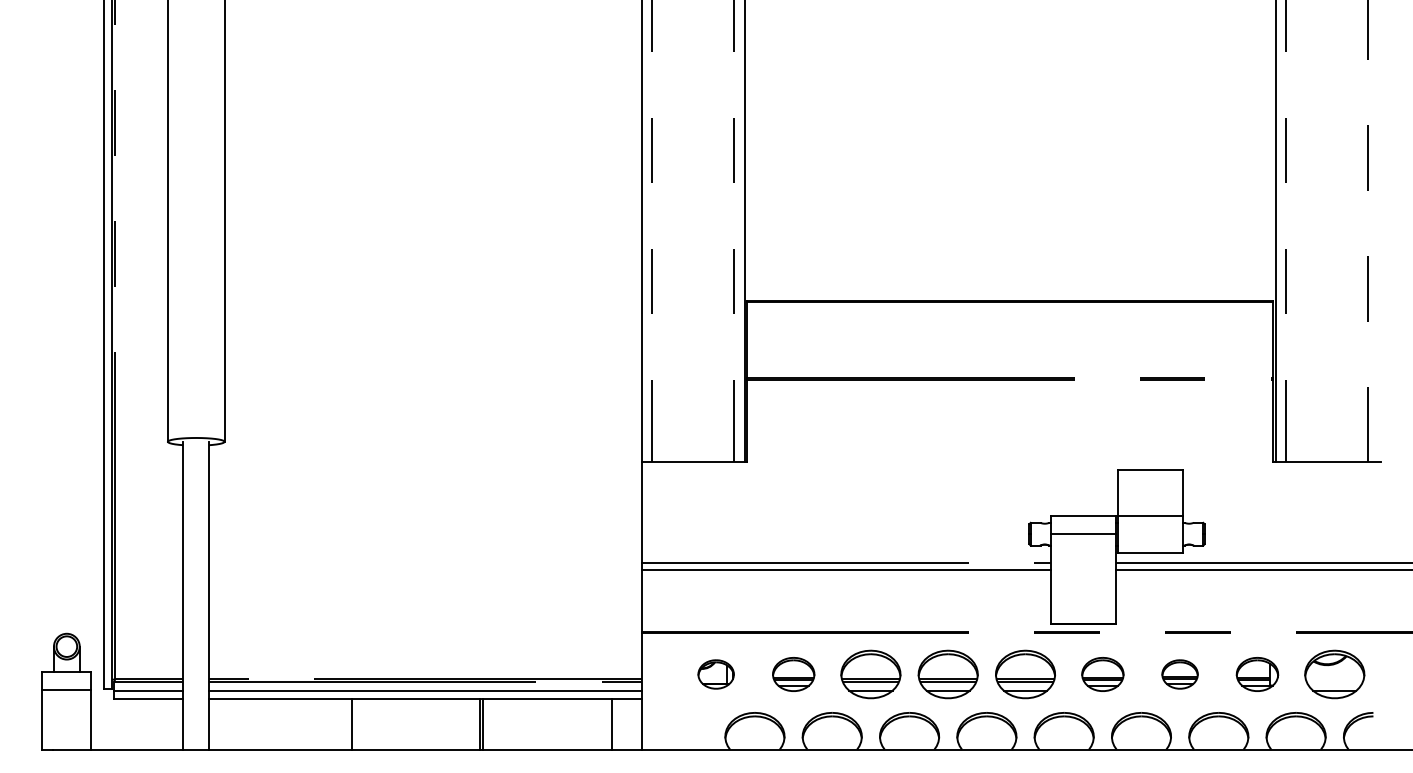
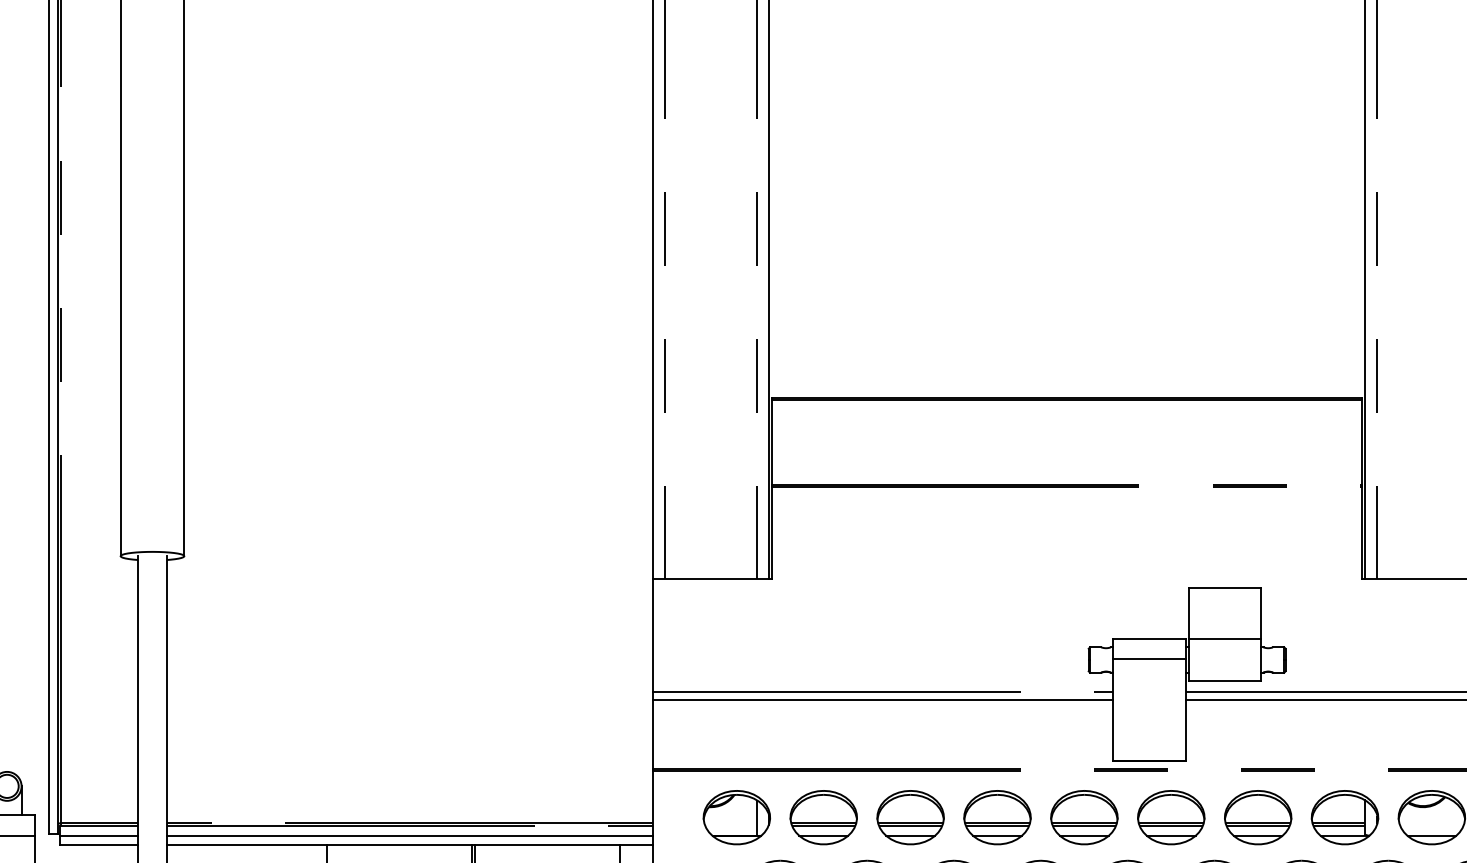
part: (715, 674) -> (736, 817), size x1.67
part: (793, 674) -> (823, 817), size x1.43
part: (1102, 674) -> (1170, 817), size x1.43
part: (1179, 674) -> (1257, 817), size x1.67
part: (1257, 674) -> (1345, 817), size x1.43

